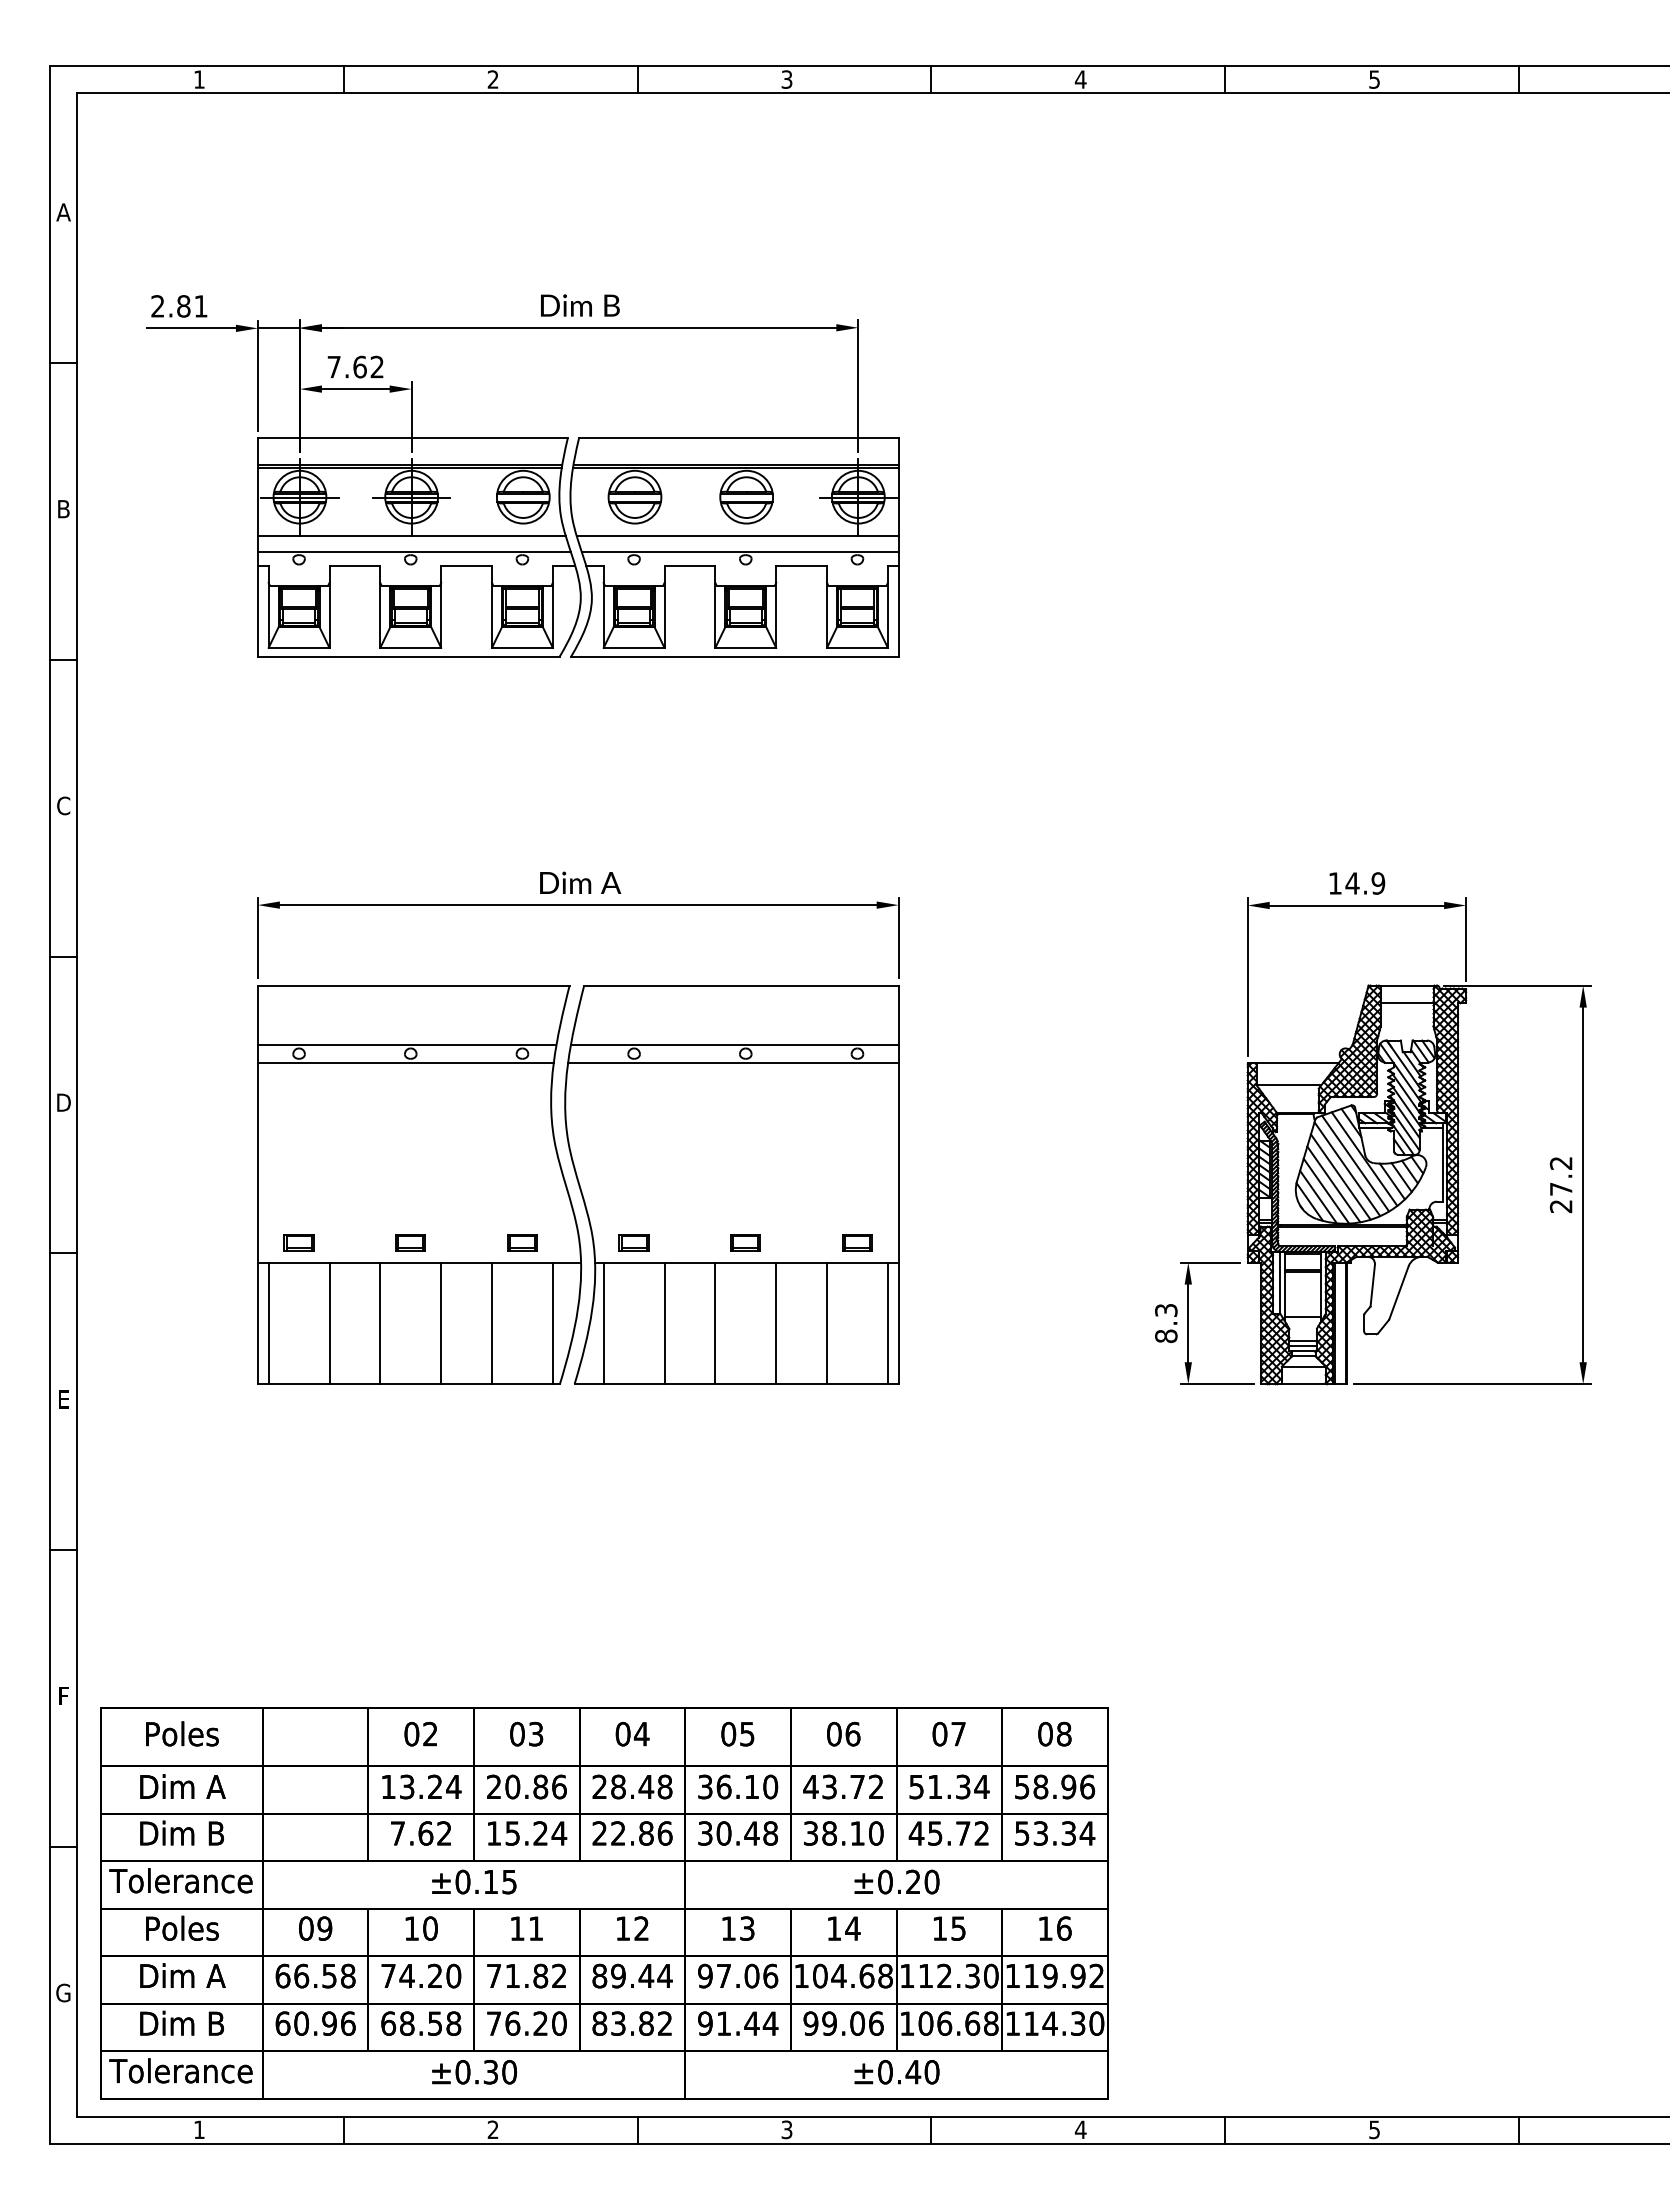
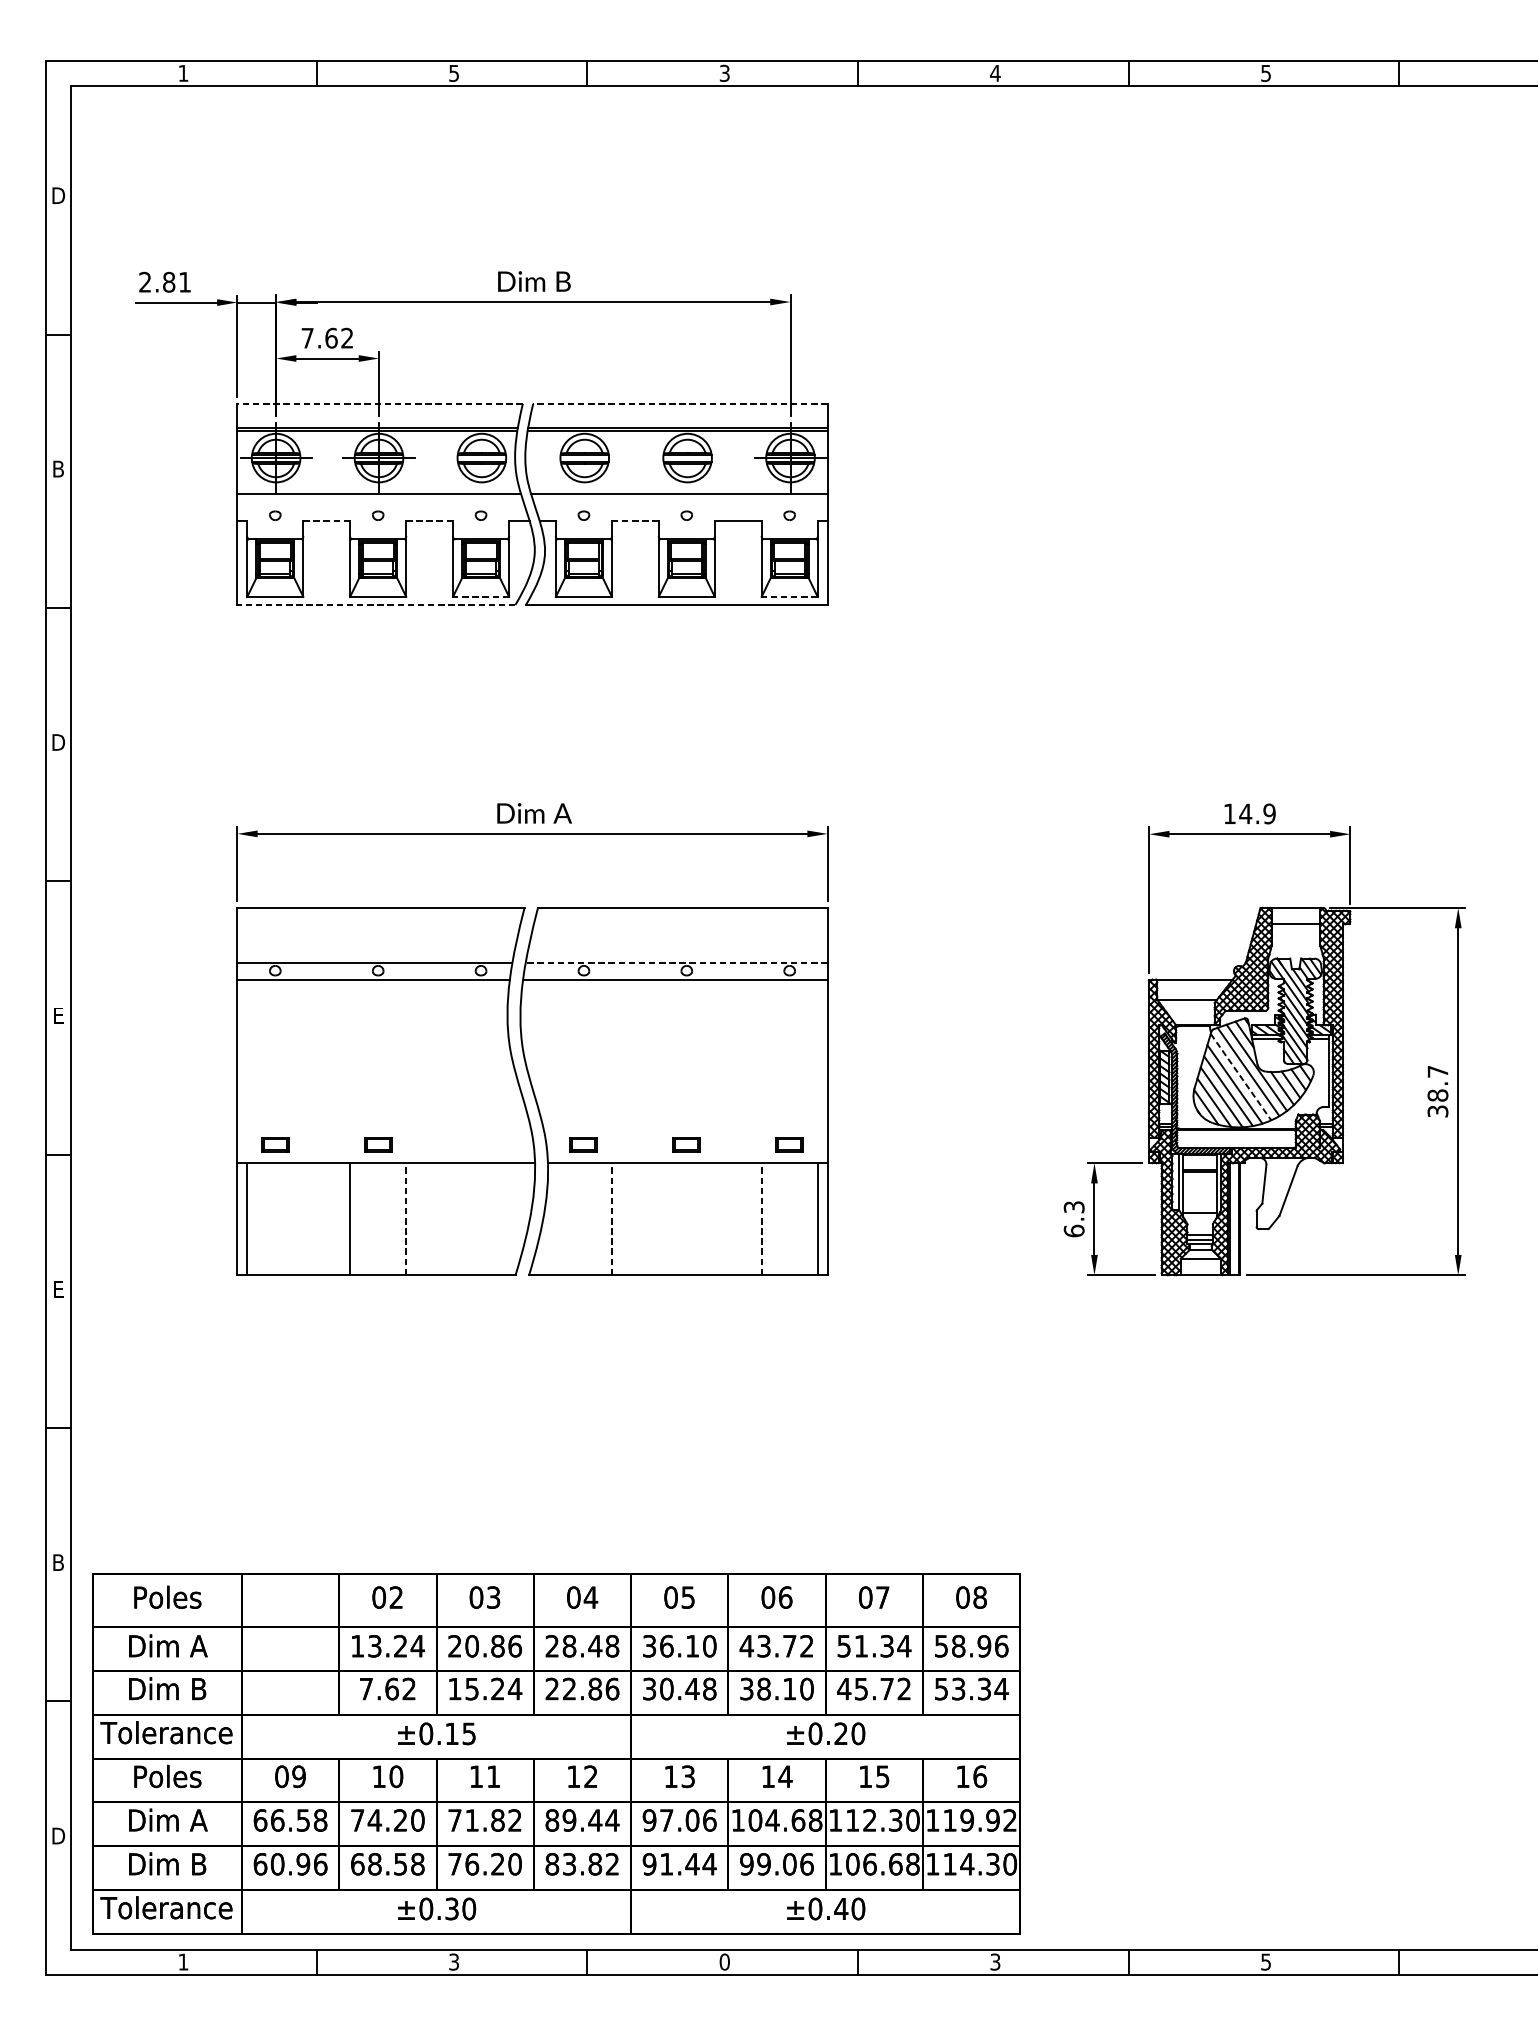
text: (492, 79) -> (453, 73), 2 -> 5
text: (63, 212) -> (58, 195), A -> D
line: (412, 438) -> (379, 404), solid -> dashed
line: (738, 438) -> (680, 404), solid -> dashed
line: (413, 551) -> (380, 508), removed
line: (739, 551) -> (681, 508), removed
line: (354, 565) -> (326, 521), solid -> dashed
line: (466, 565) -> (429, 521), solid -> dashed
line: (689, 565) -> (634, 521), solid -> dashed
line: (521, 647) -> (480, 596), solid -> dashed
line: (856, 647) -> (788, 596), solid -> dashed
line: (408, 656) -> (376, 604), solid -> dashed
text: (63, 805) -> (58, 742), C -> D
line: (734, 1045) -> (676, 963), solid -> dashed
text: (63, 1102) -> (58, 1015), D -> E
line: (1347, 1169) -> (1241, 1077), solid -> dashed
text: (1560, 1184) -> (1437, 1091), 27.2 -> 38.7
part: (522, 1242) -> (481, 1144), removed
line: (329, 1323) -> (303, 1219), removed
line: (441, 1323) -> (406, 1219), solid -> dashed
line: (491, 1323) -> (452, 1219), removed
line: (552, 1323) -> (508, 1219), removed
line: (603, 1323) -> (555, 1219), removed
line: (664, 1323) -> (611, 1219), solid -> dashed
line: (715, 1323) -> (658, 1219), removed
line: (776, 1323) -> (715, 1219), removed
line: (826, 1323) -> (761, 1219), solid -> dashed
text: (1166, 1335) -> (1074, 1230), 8.3 -> 6.3
text: (63, 1696) -> (58, 1562), F -> B
text: (63, 1992) -> (58, 1835), G -> D
text: (492, 2129) -> (453, 1961), 2 -> 3
text: (786, 2129) -> (724, 1961), 3 -> 0
text: (1080, 2129) -> (995, 1961), 4 -> 3

